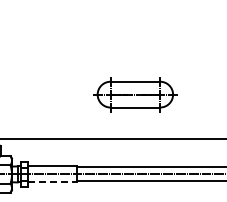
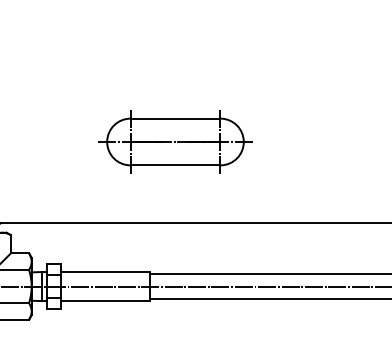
part: (135, 94) -> (175, 141), moved
line: (52, 182) -> (105, 301), dashed -> solid

